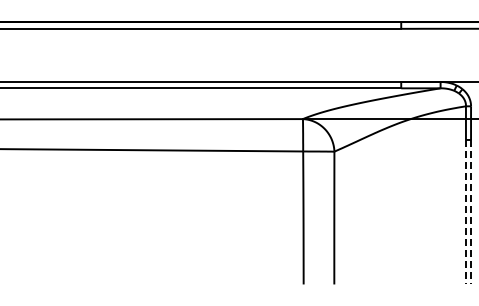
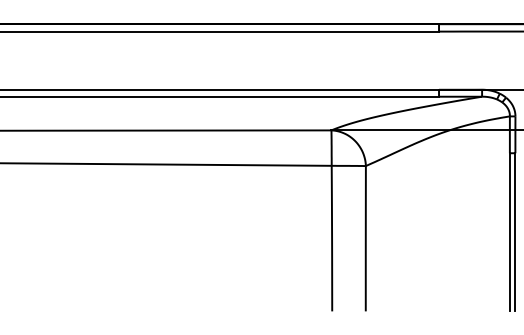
line: (465, 212) -> (509, 232), dashed -> solid
line: (471, 212) -> (515, 232), dashed -> solid

